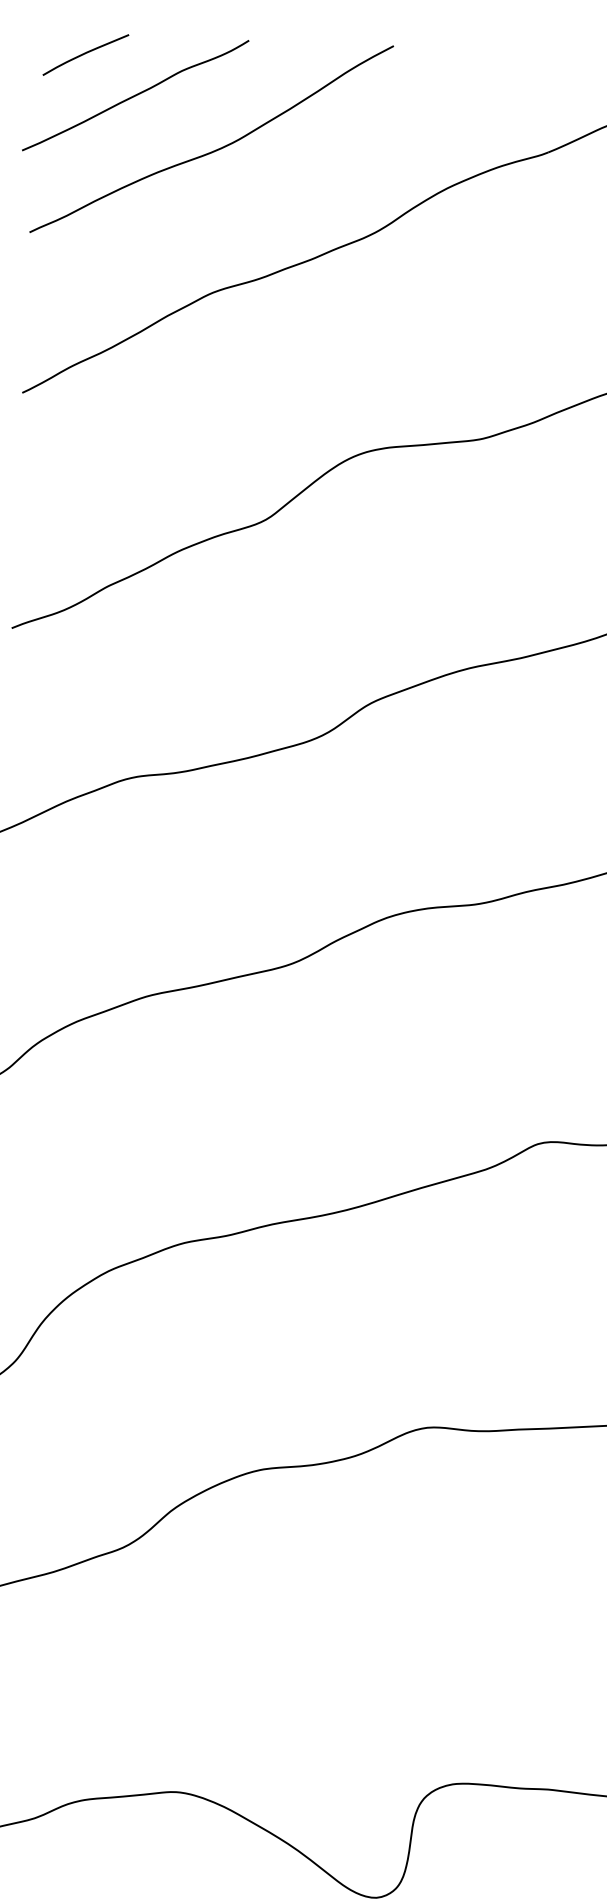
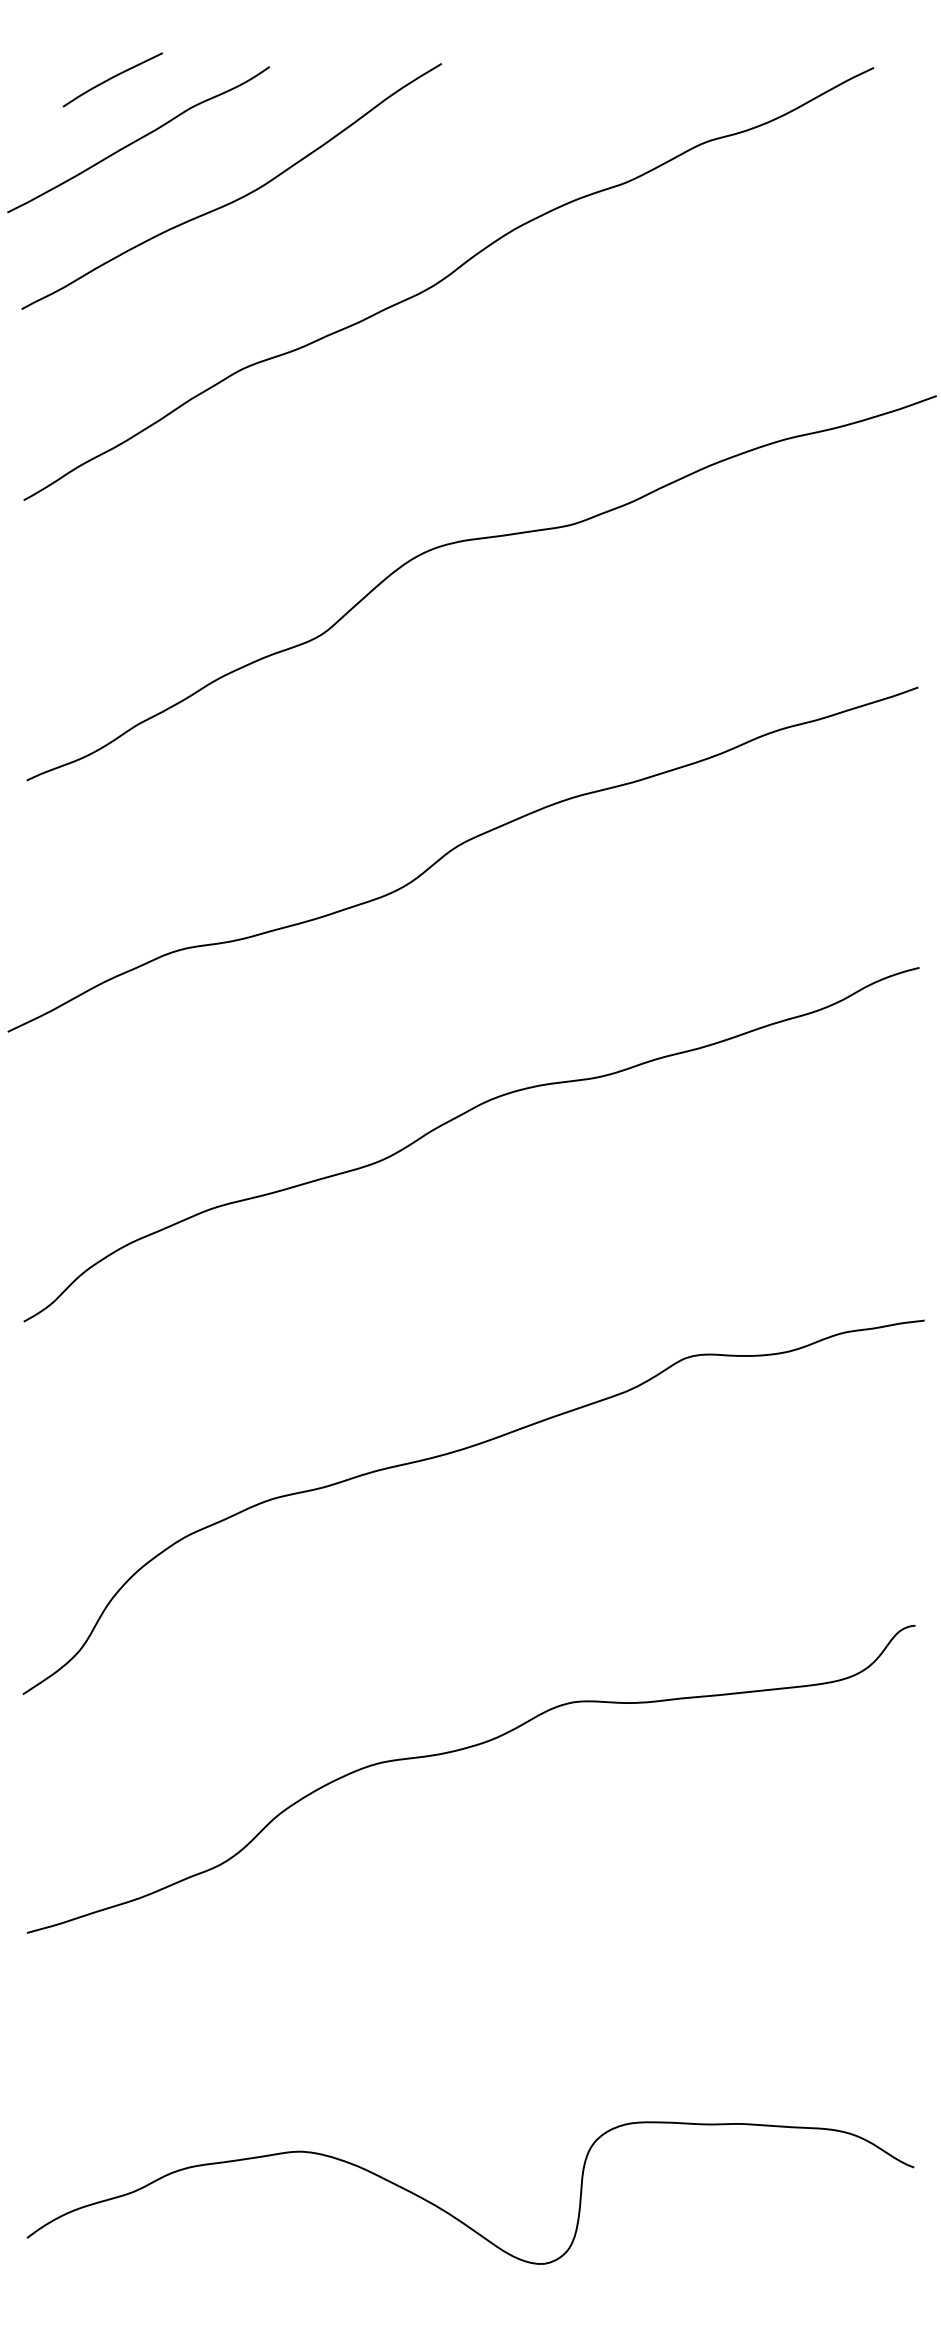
curve: (85, 53) -> (112, 78), moved

